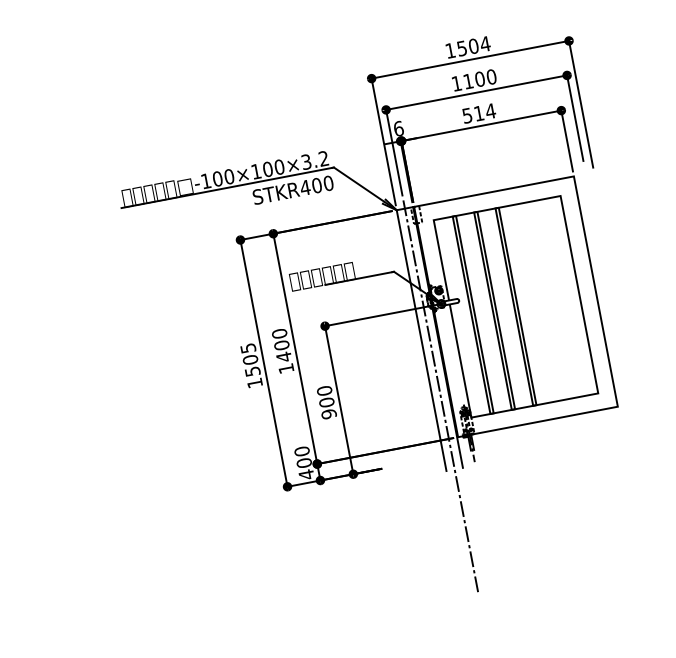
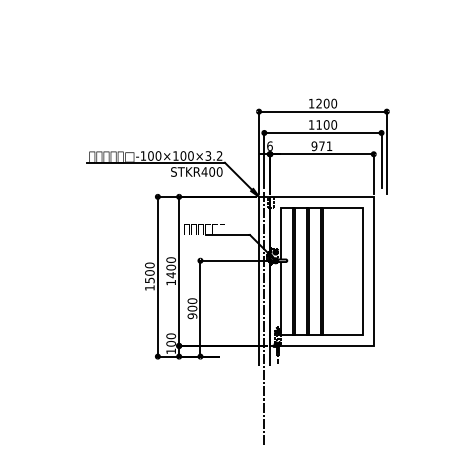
text: (473, 46) -> (326, 103), 1504 -> 1200
text: (478, 112) -> (321, 145), 514 -> 971
text: (247, 348) -> (149, 265), 1505 -> 1500
text: (305, 475) -> (170, 351), 400 -> 100

